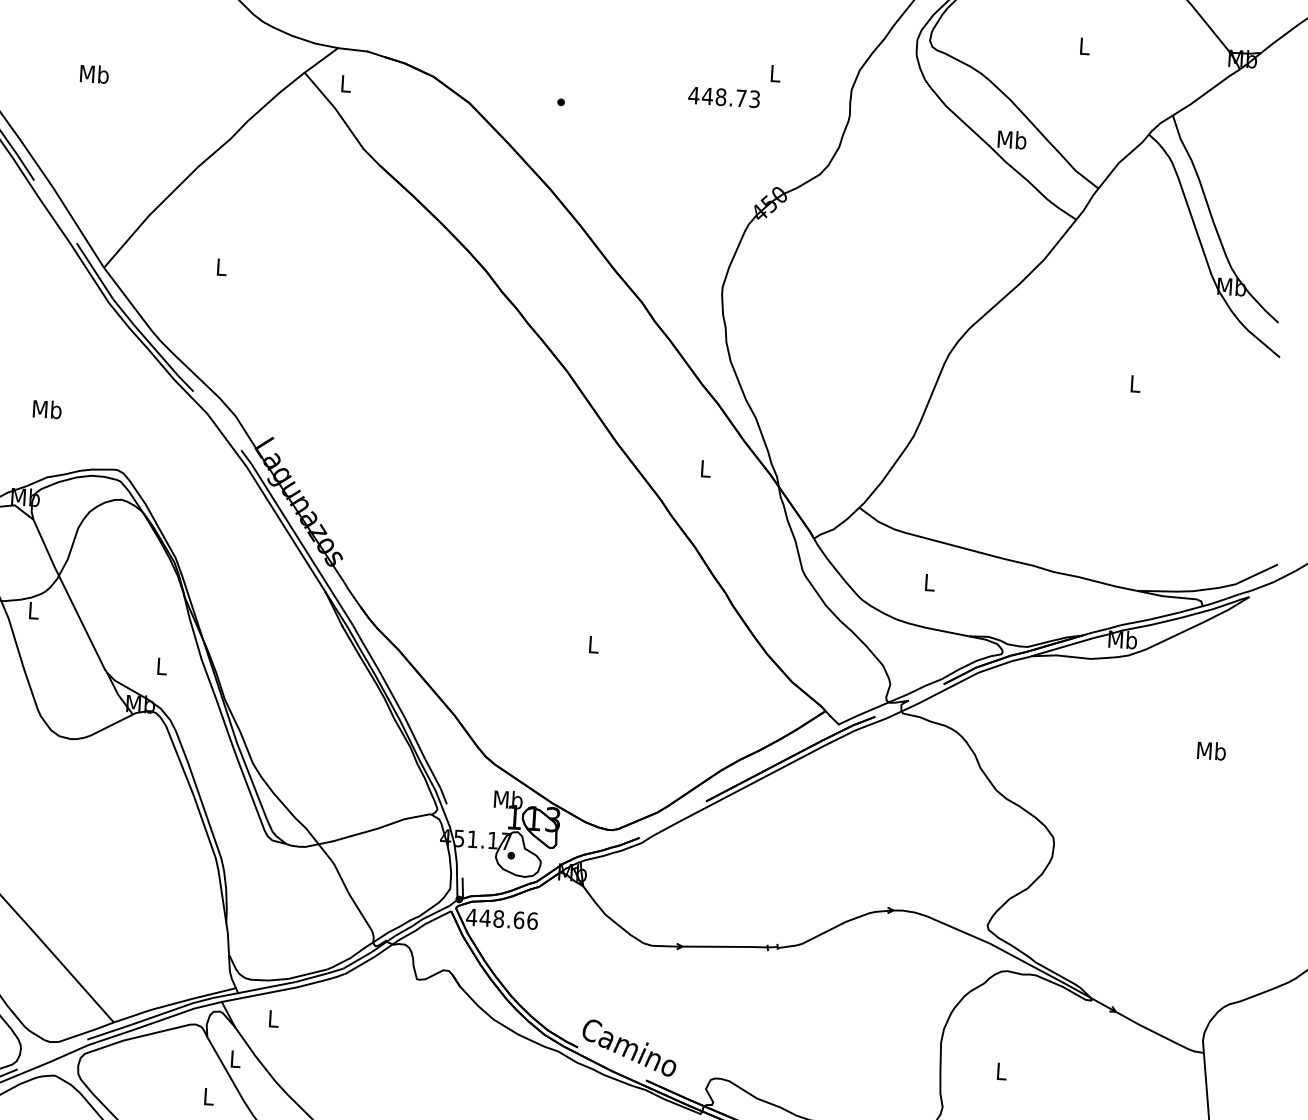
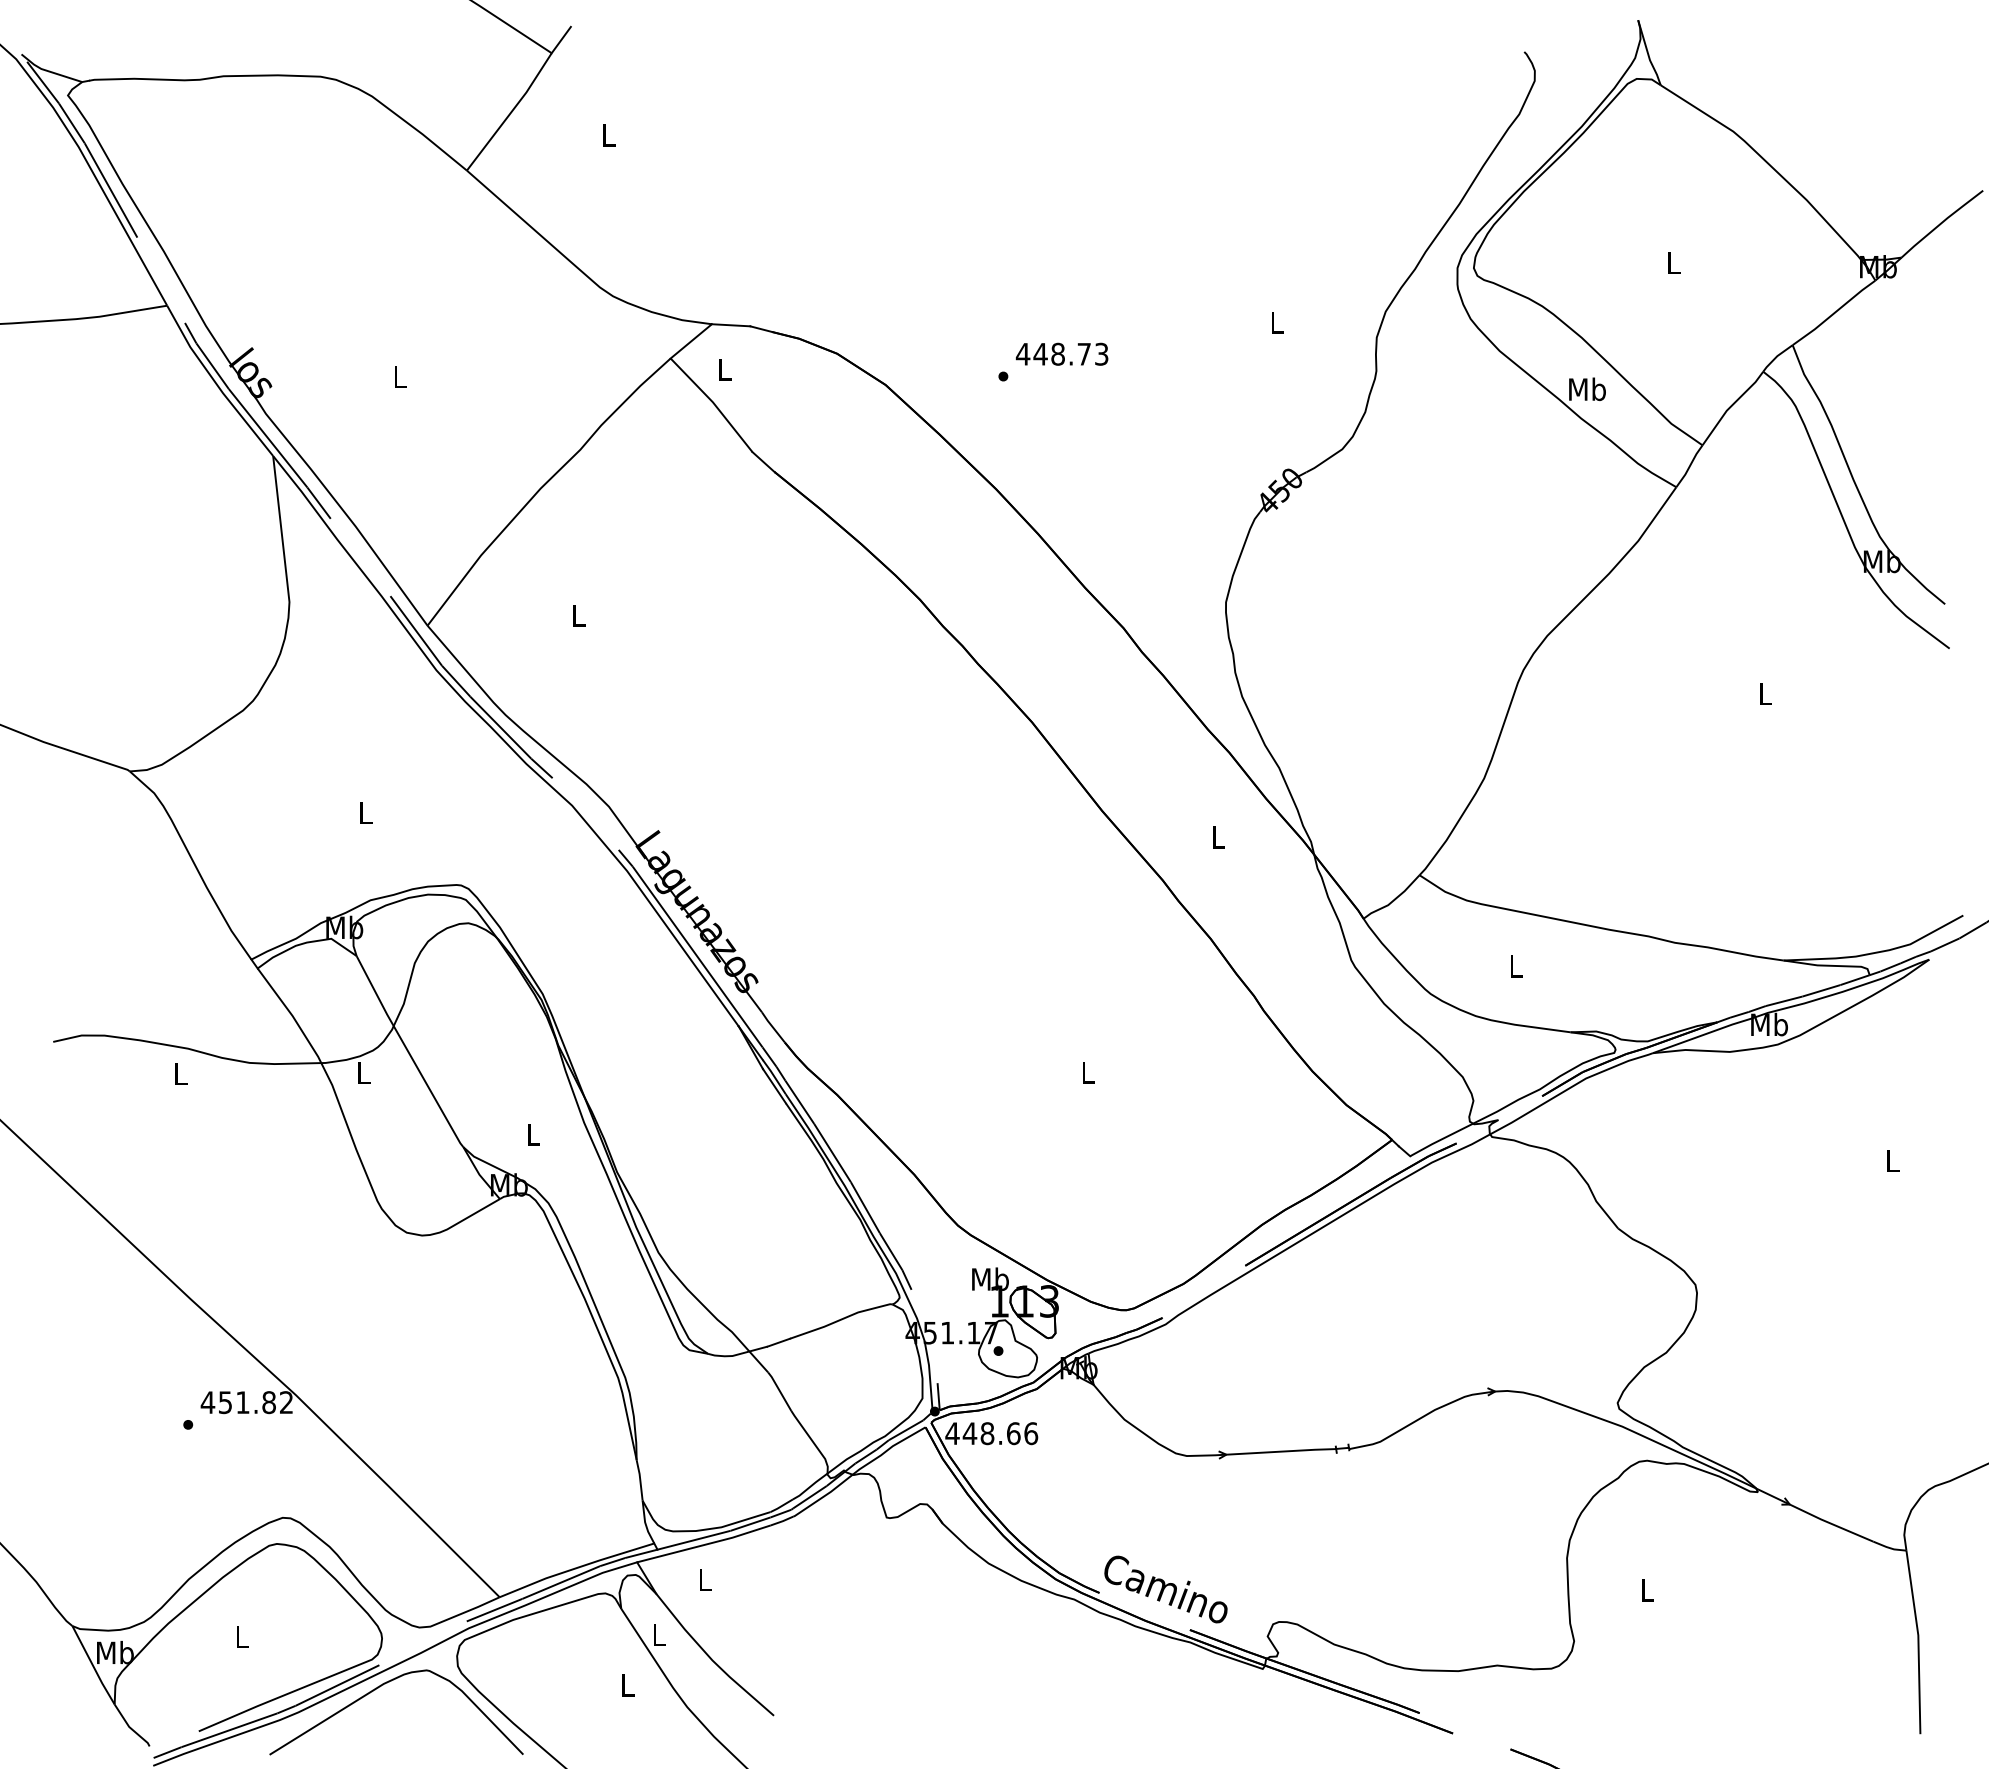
text: (94, 73) -> (399, 376), Mb -> L
text: (723, 96) -> (1061, 353), moved
text: (47, 409) -> (365, 812), Mb -> L
text: (1211, 750) -> (1892, 1160), Mb -> L

